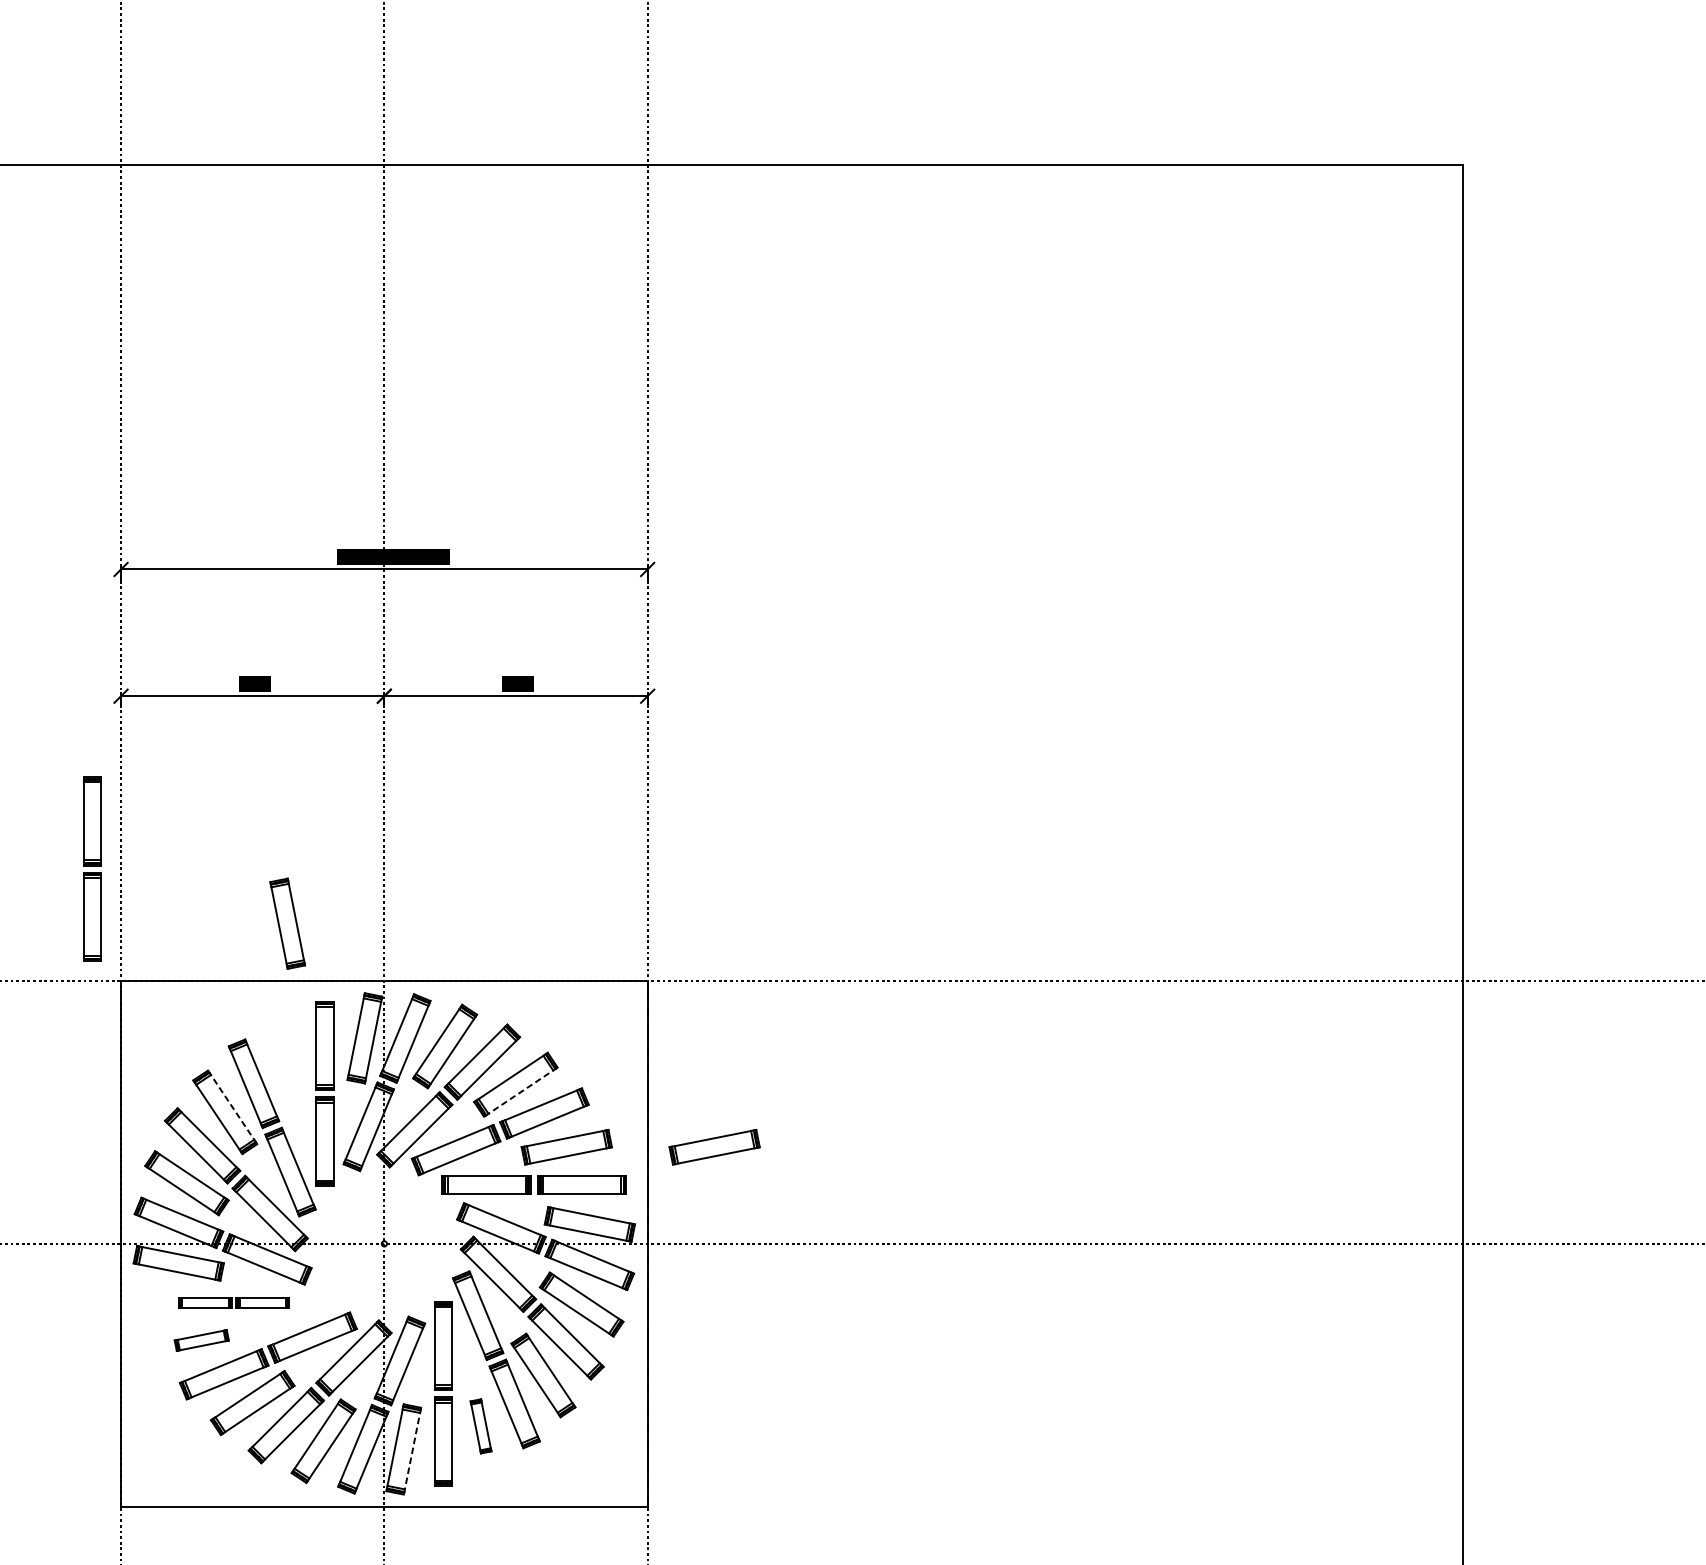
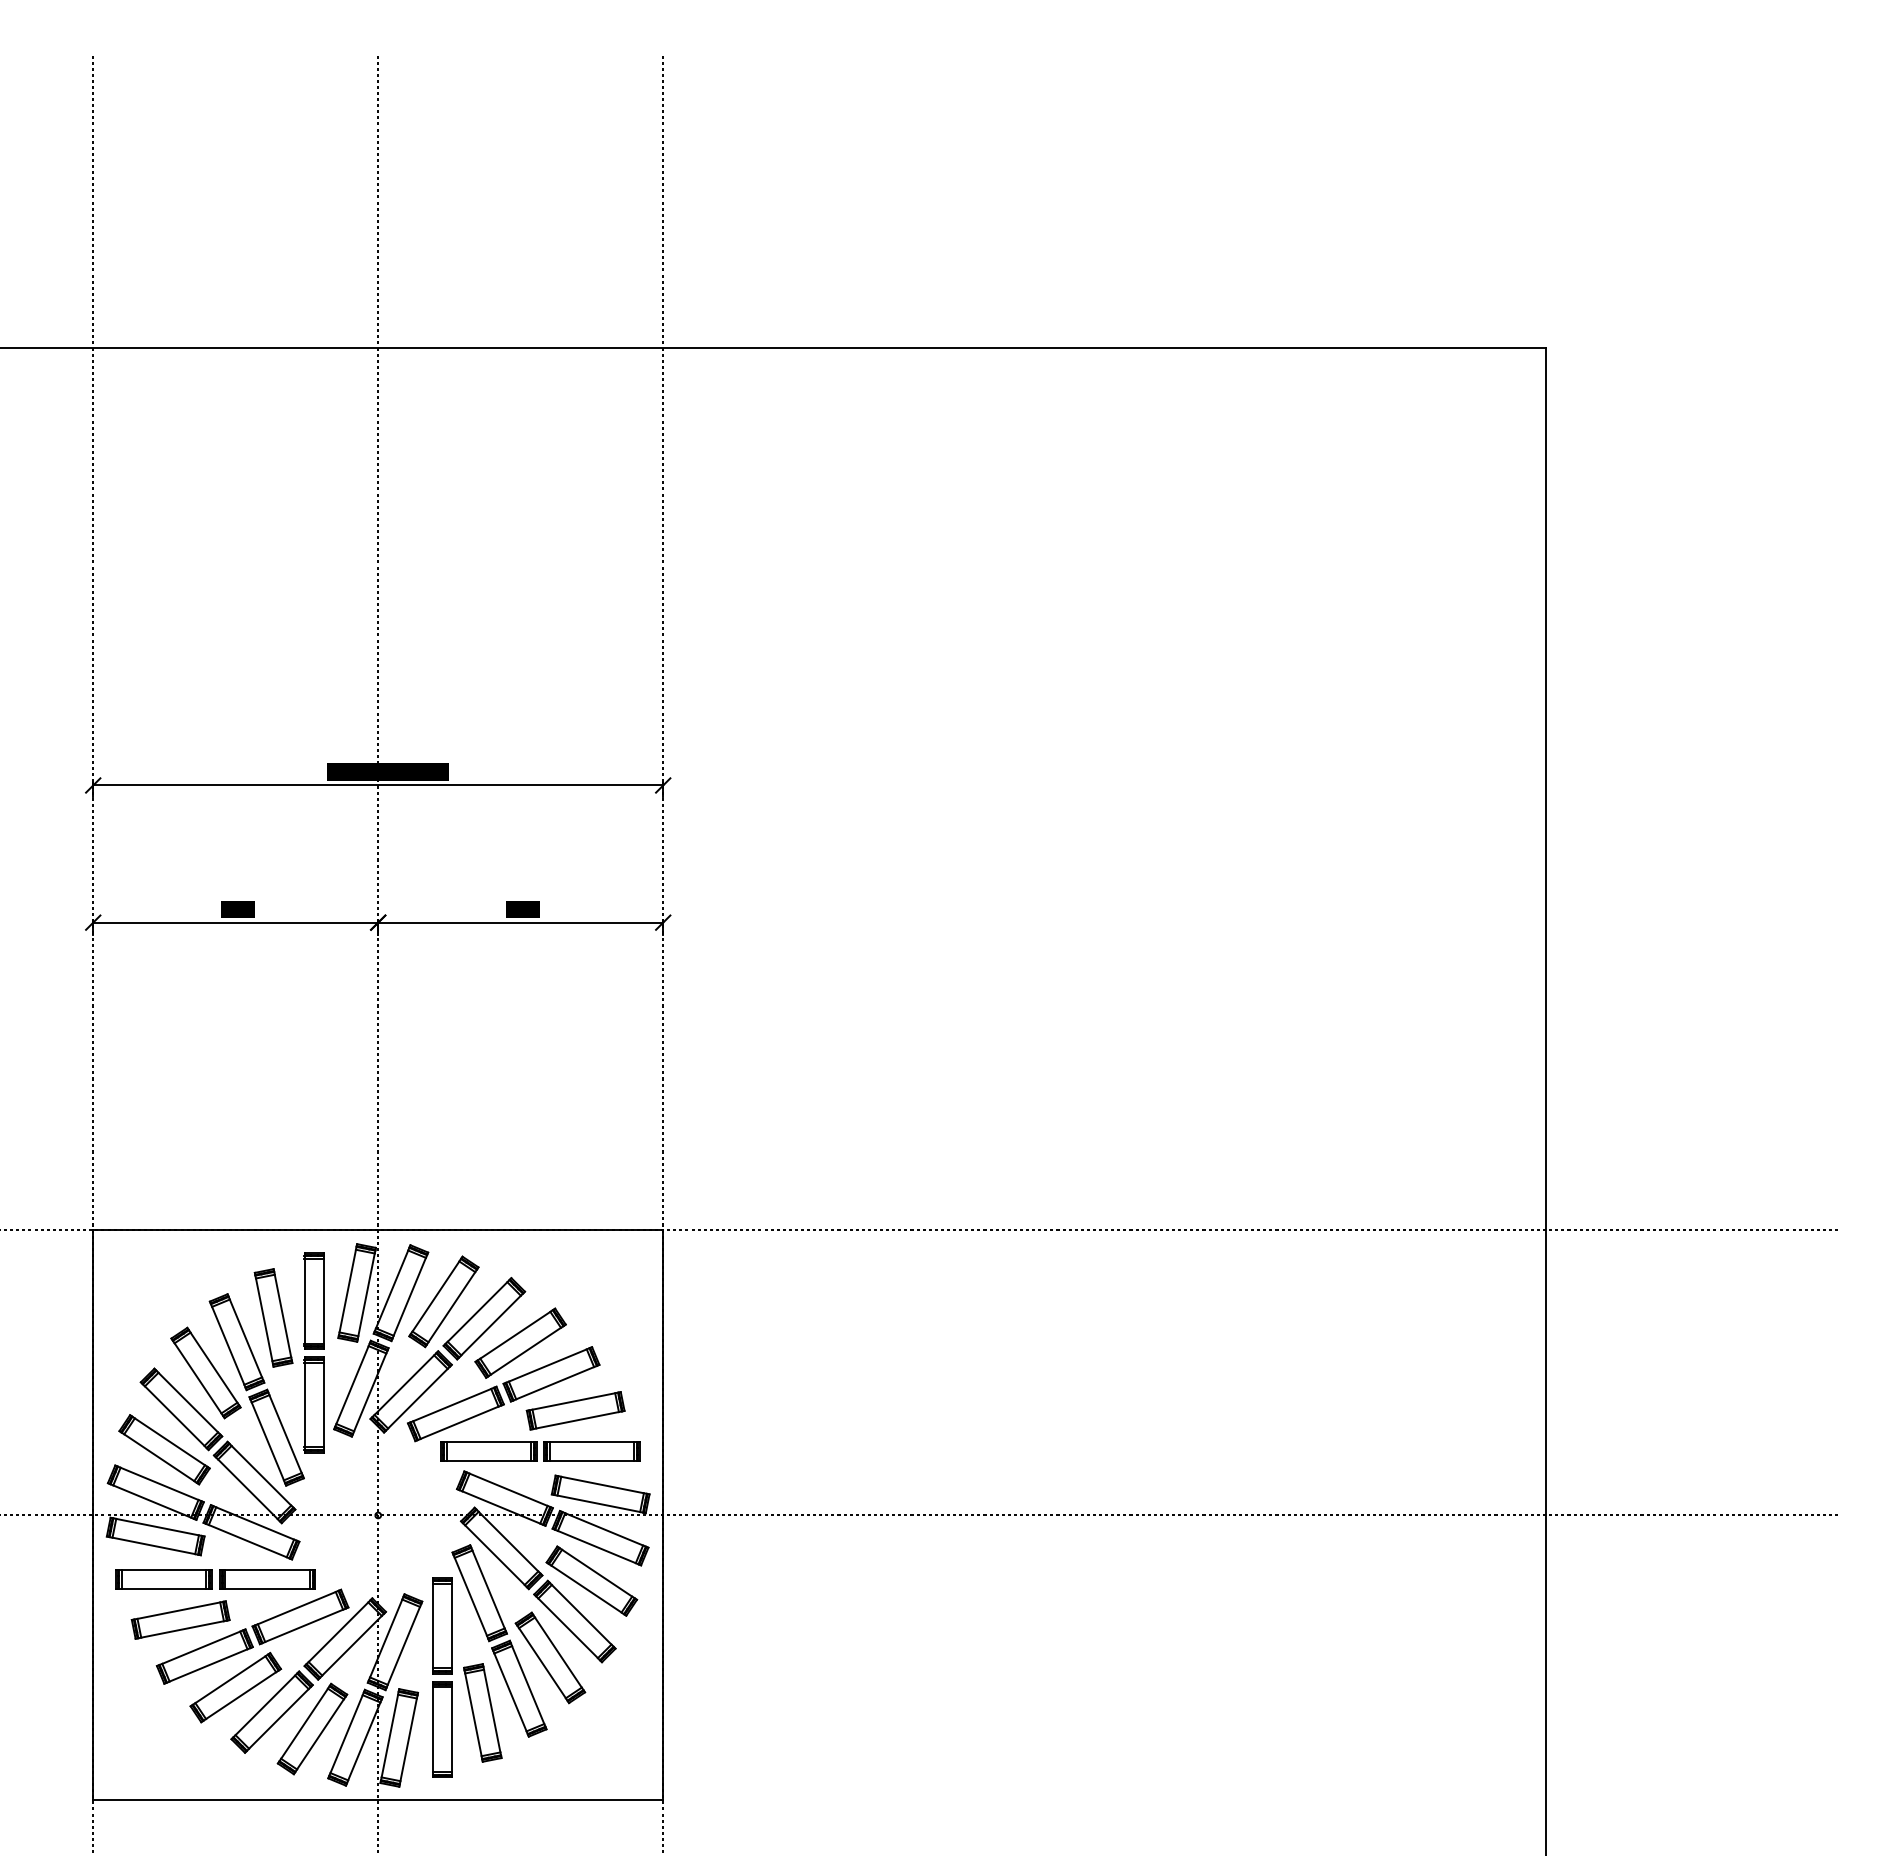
part: (92, 868) -> (62, 1109), removed
part: (287, 923) -> (273, 1317), moved
line: (520, 1092) -> (525, 1351), dashed -> solid
line: (232, 1107) -> (213, 1367), dashed -> solid
part: (714, 1146) -> (735, 1410), removed
part: (234, 1303) -> (215, 1579), size x1.67
part: (201, 1340) -> (180, 1619), size x1.67
part: (480, 1425) -> (482, 1712), size x1.67
line: (412, 1450) -> (408, 1739), dashed -> solid

